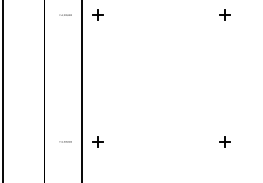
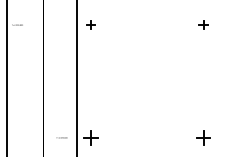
text: (65, 14) -> (17, 24), moved
part: (97, 141) -> (90, 137), size x1.6
part: (224, 141) -> (203, 137), size x1.6

